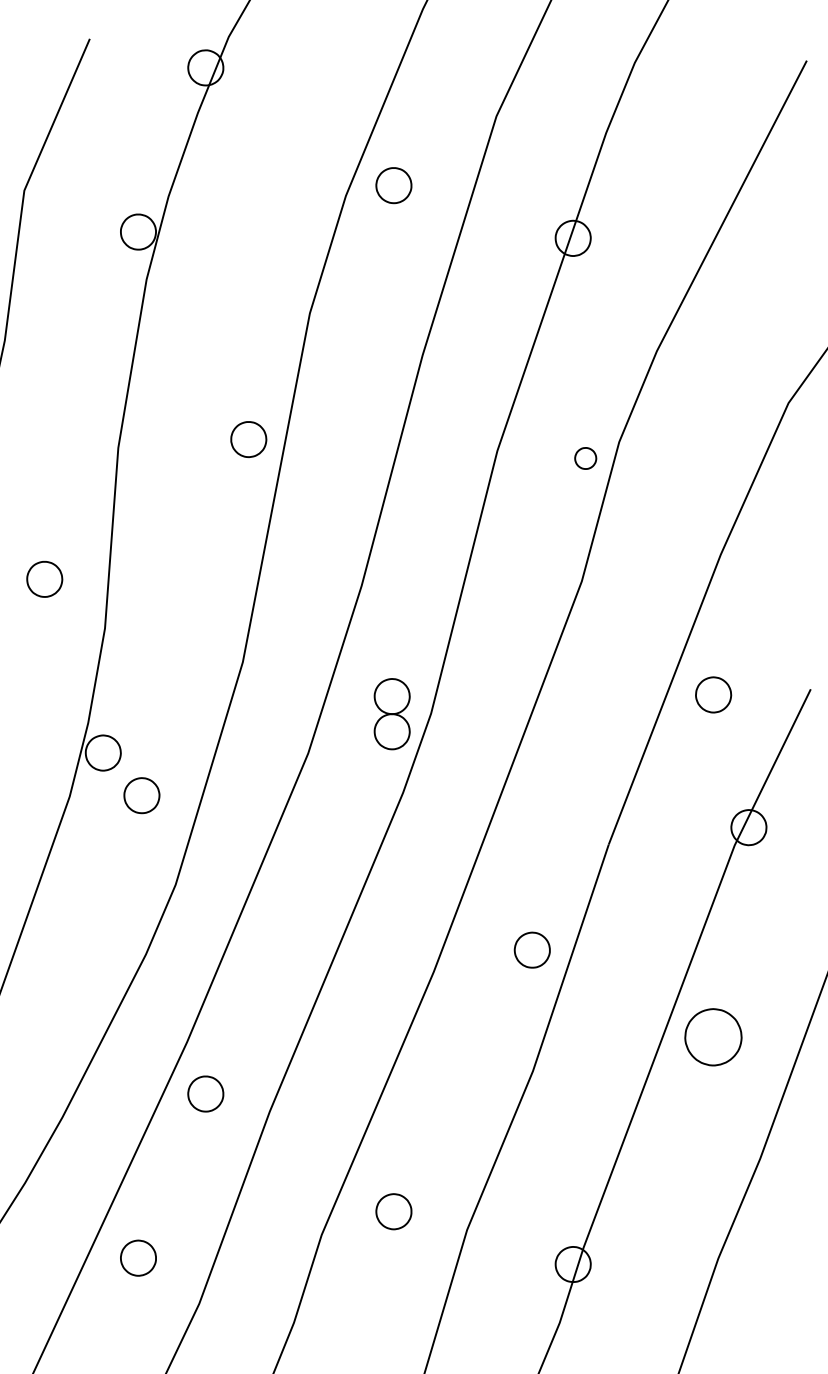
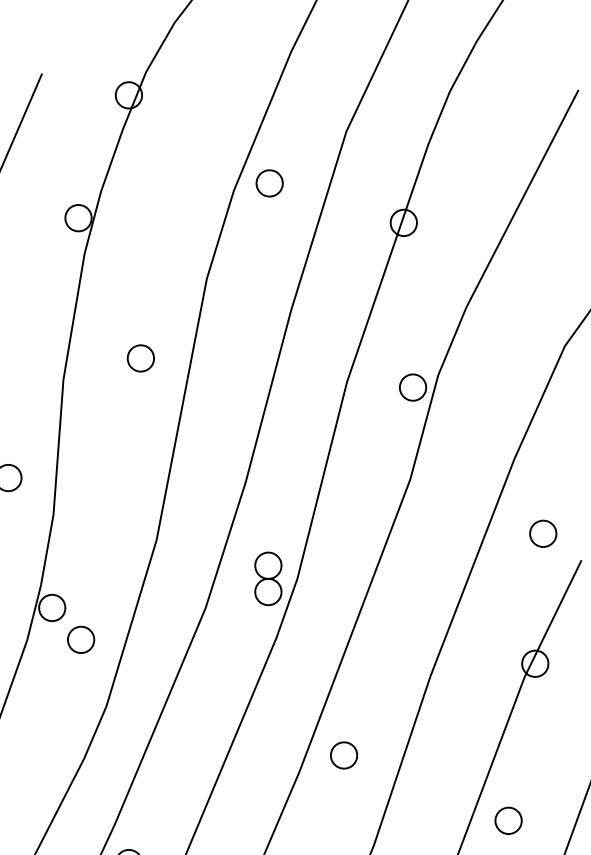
part: (248, 439) -> (140, 358), moved
part: (585, 458) -> (413, 387), size x1.67
part: (713, 694) -> (543, 533), moved
part: (531, 949) -> (343, 754), moved
part: (712, 1037) -> (508, 820), size x0.62

